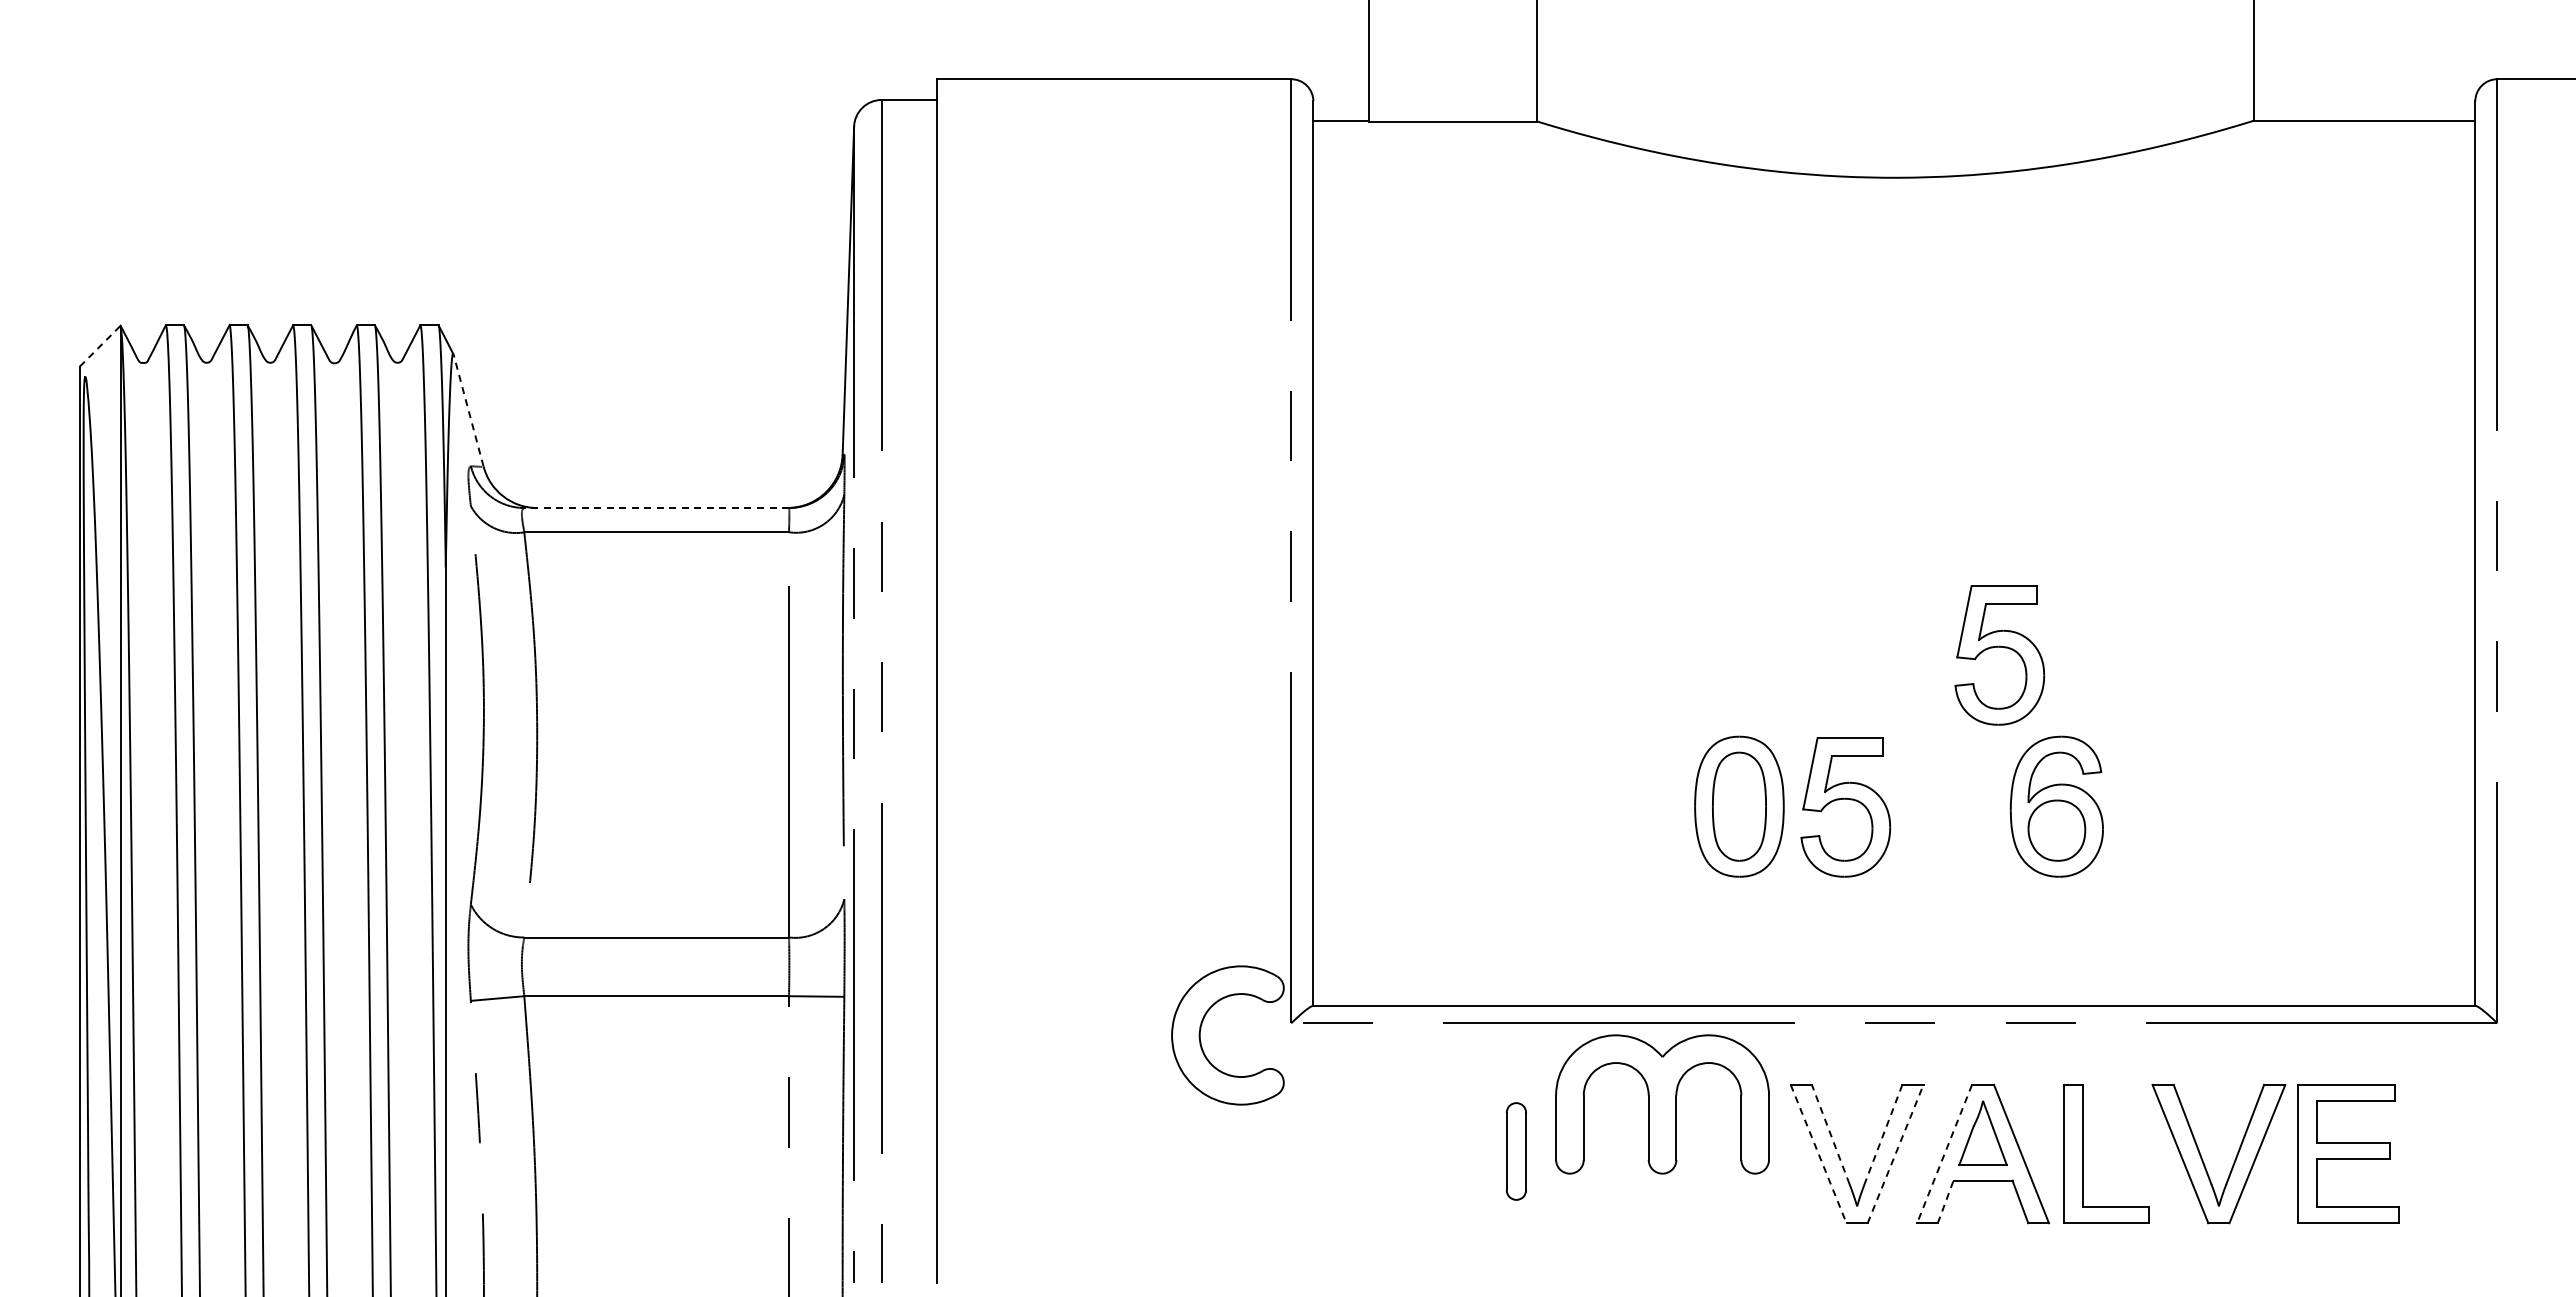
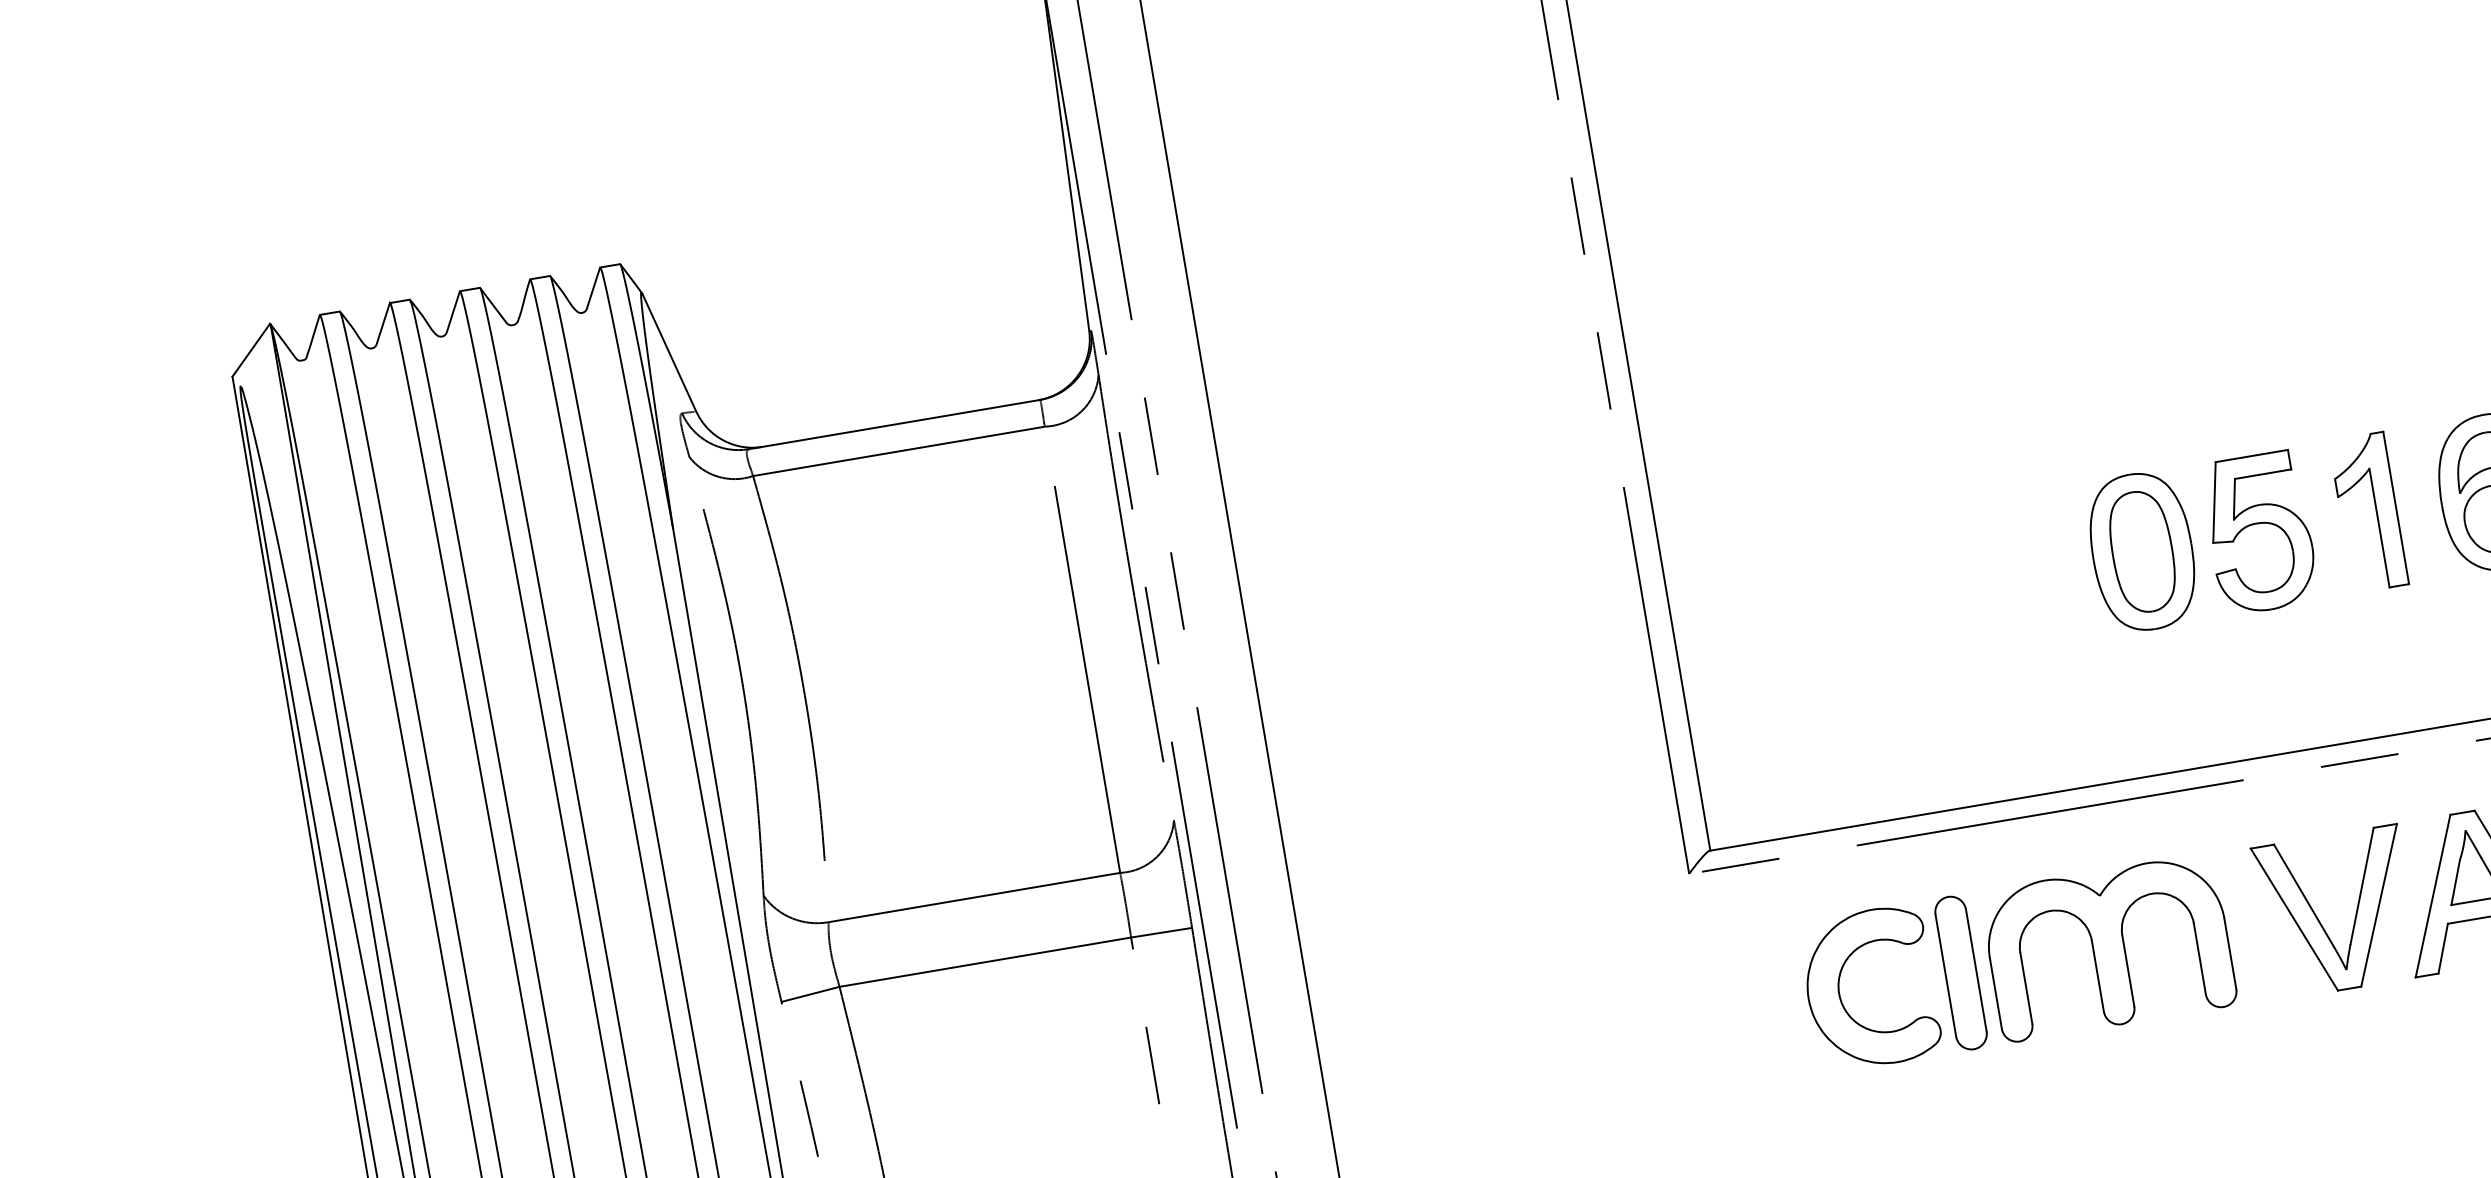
line: (99, 346) -> (250, 350), dashed -> solid
line: (468, 410) -> (668, 352), dashed -> solid
line: (656, 508) -> (894, 425), dashed -> solid
part: (1999, 647) -> (2399, 328), removed
part: (1951, 805) -> (2375, 510), added
part: (1201, 1029) -> (1839, 986), moved
part: (1662, 1104) -> (2108, 948), moved
line: (1830, 1134) -> (2303, 895), dashed -> solid
line: (1883, 1134) -> (2362, 885), dashed -> solid
part: (1516, 1151) -> (1961, 973), size x1.43
line: (1818, 1154) -> (2294, 920), dashed -> solid
line: (1895, 1154) -> (2379, 905), dashed -> solid
line: (1944, 1154) -> (2433, 896), dashed -> solid
line: (1945, 1201) -> (2442, 948), dashed -> solid

